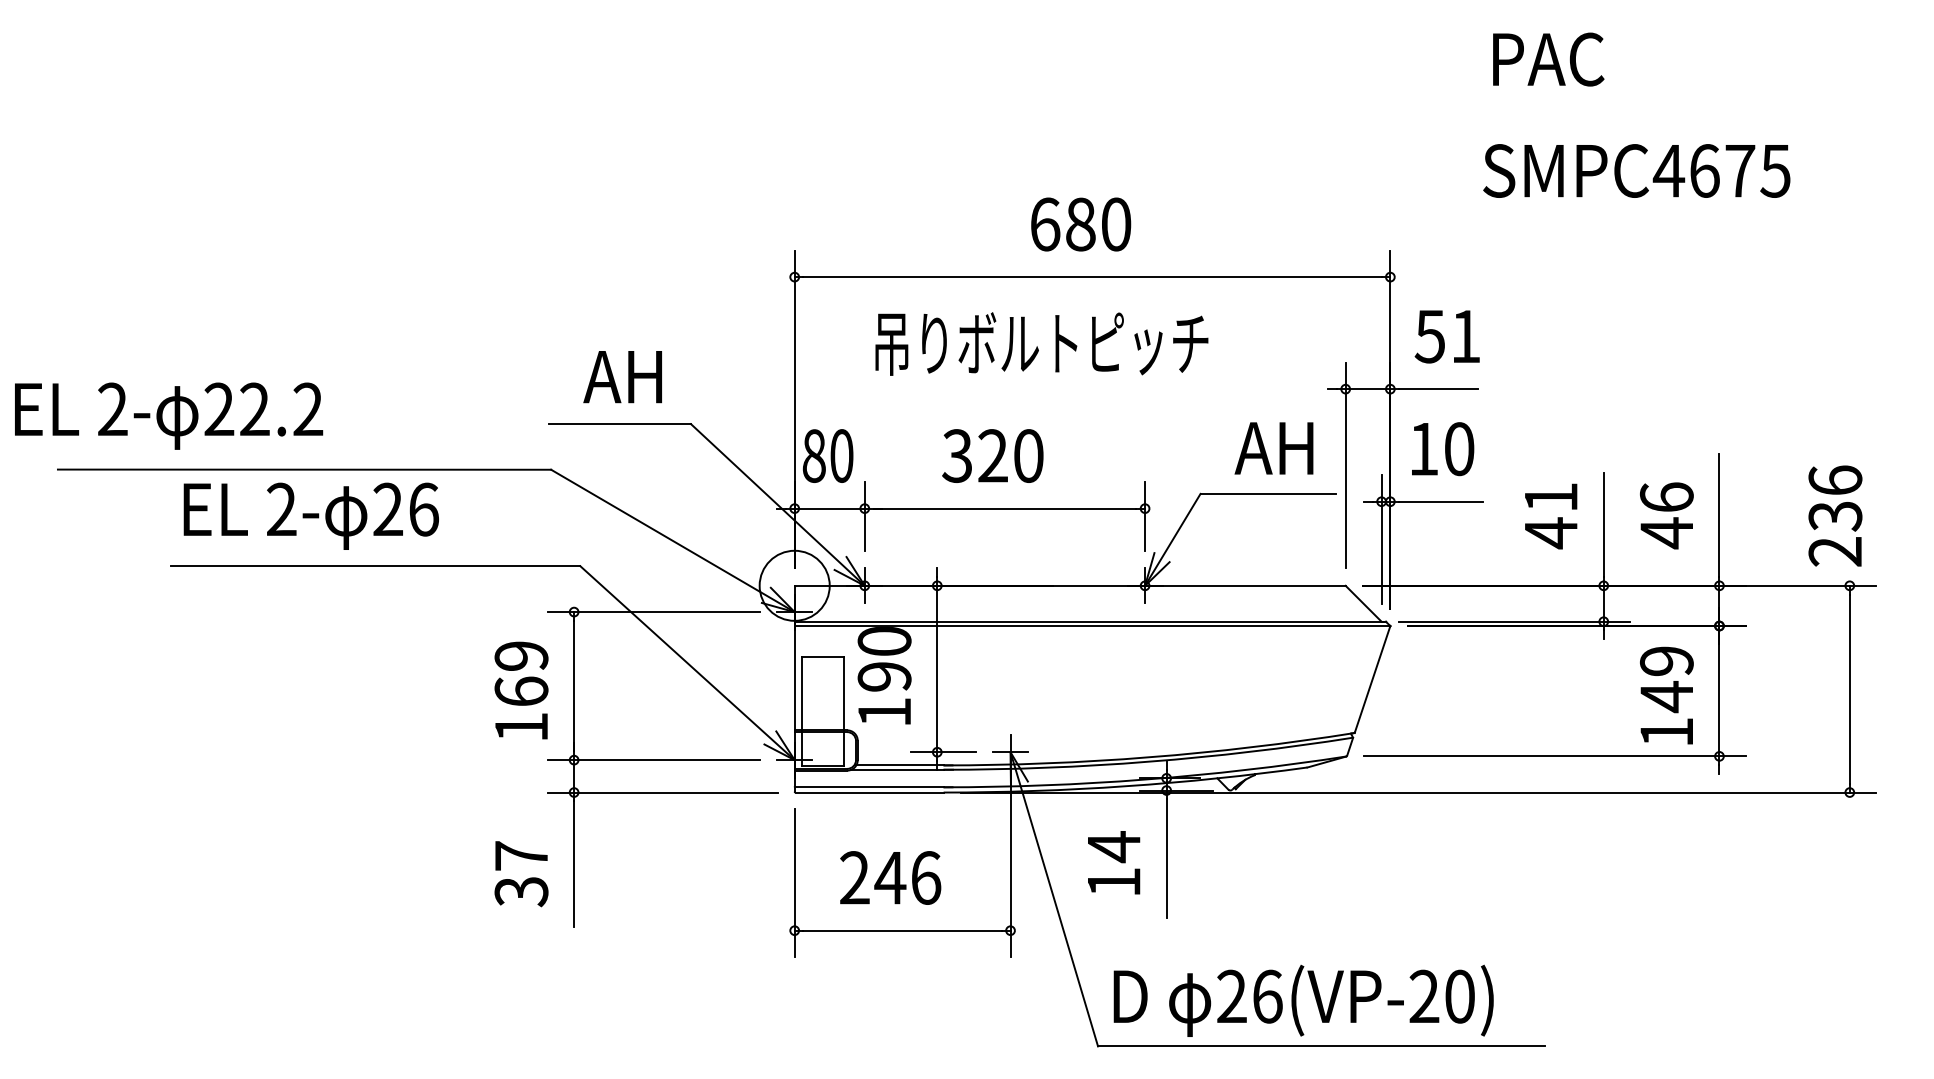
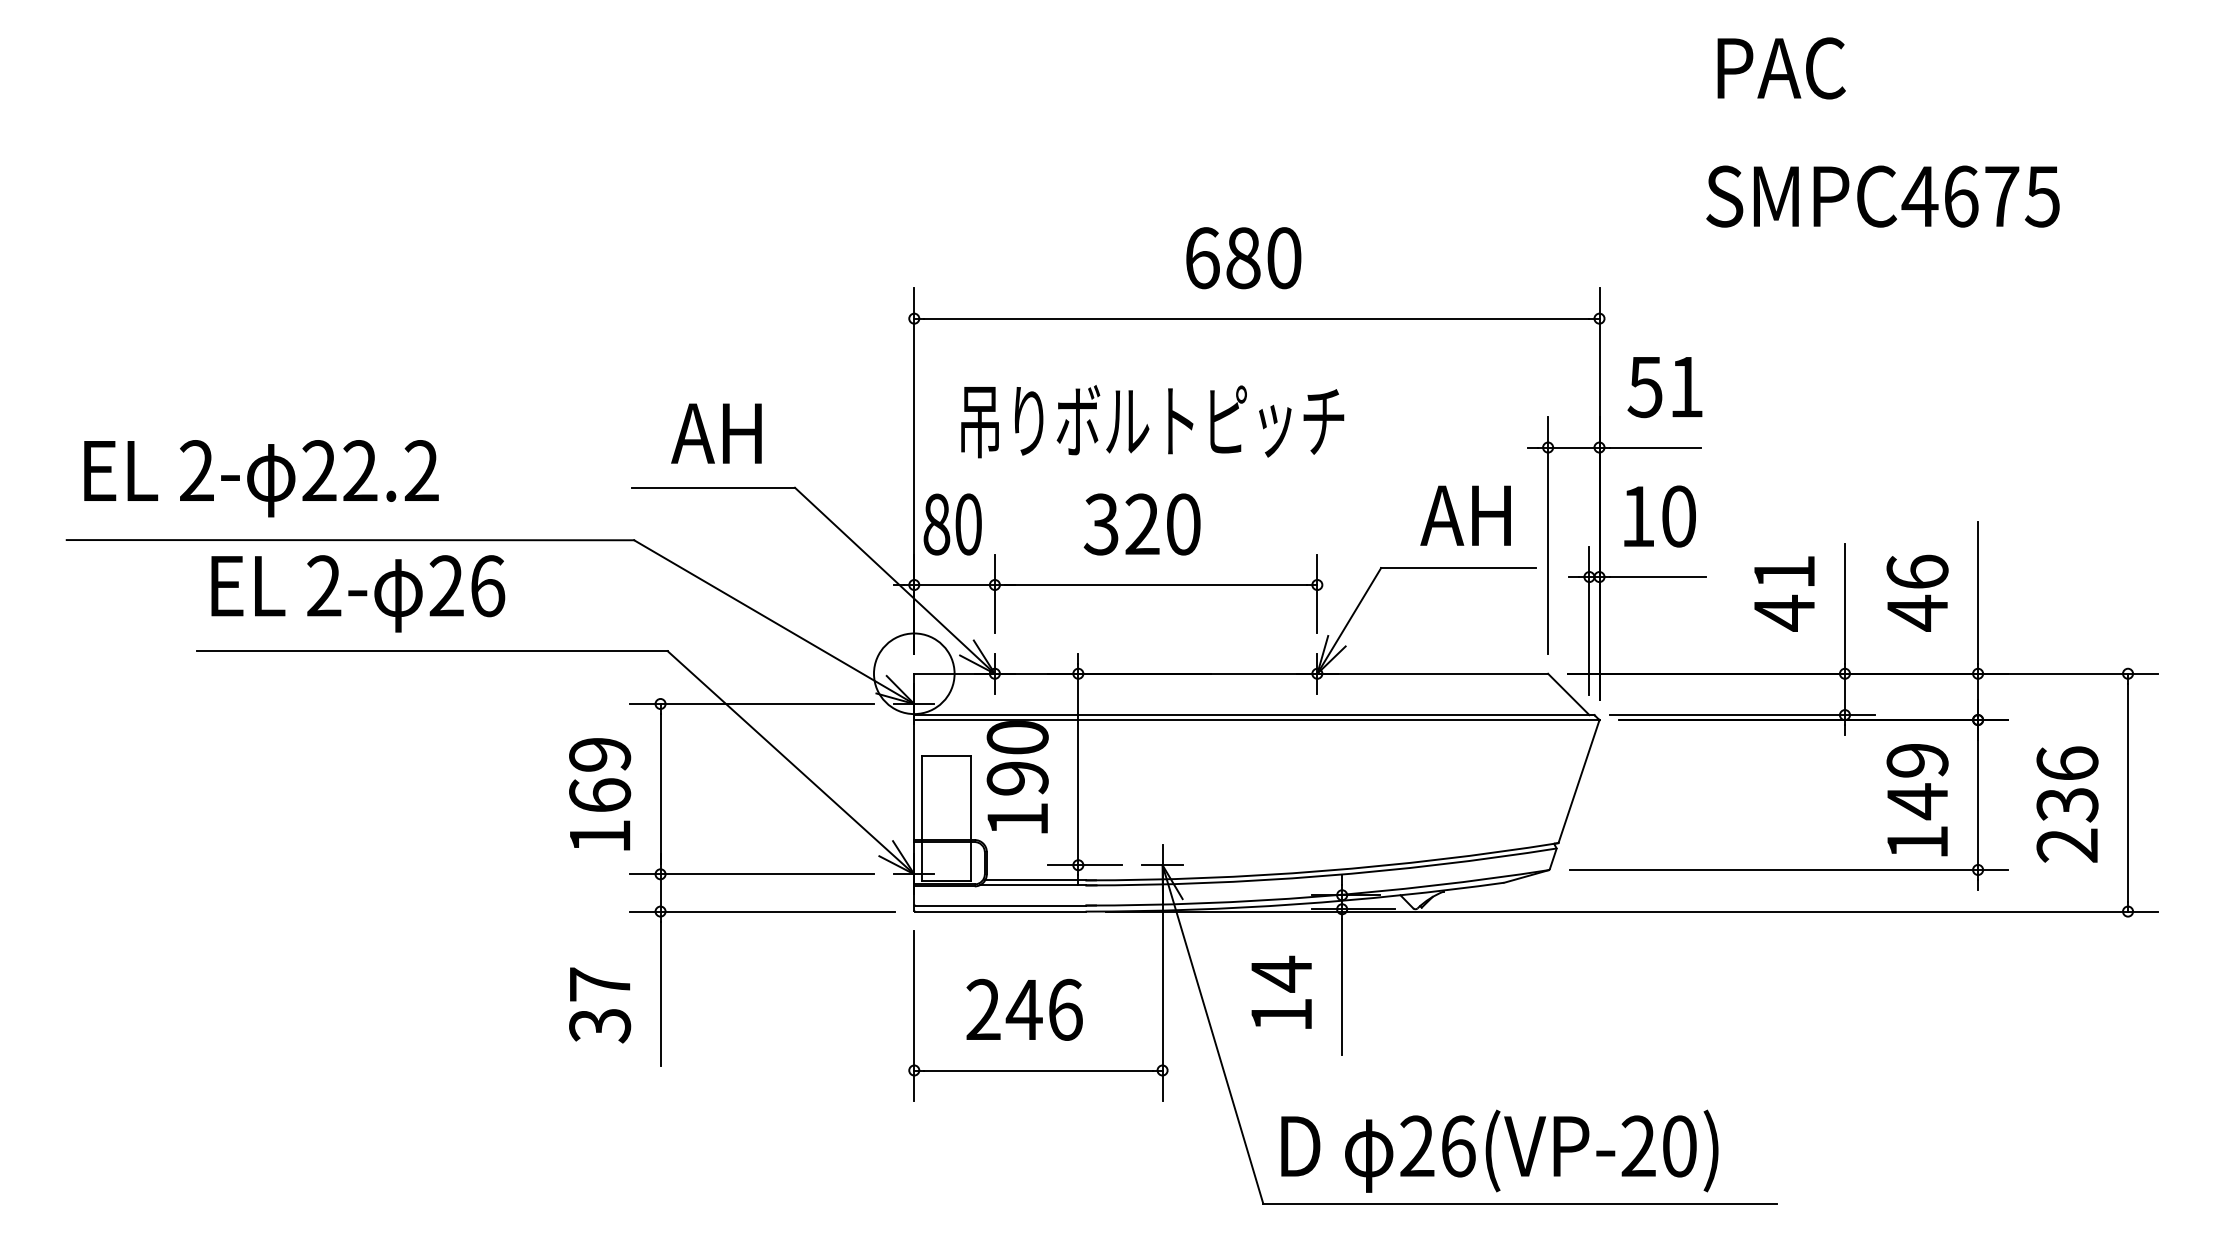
text: (1041, 343) -> (1152, 421), moved
text: (168, 416) -> (261, 478), moved
text: (1835, 516) -> (2067, 804), moved

